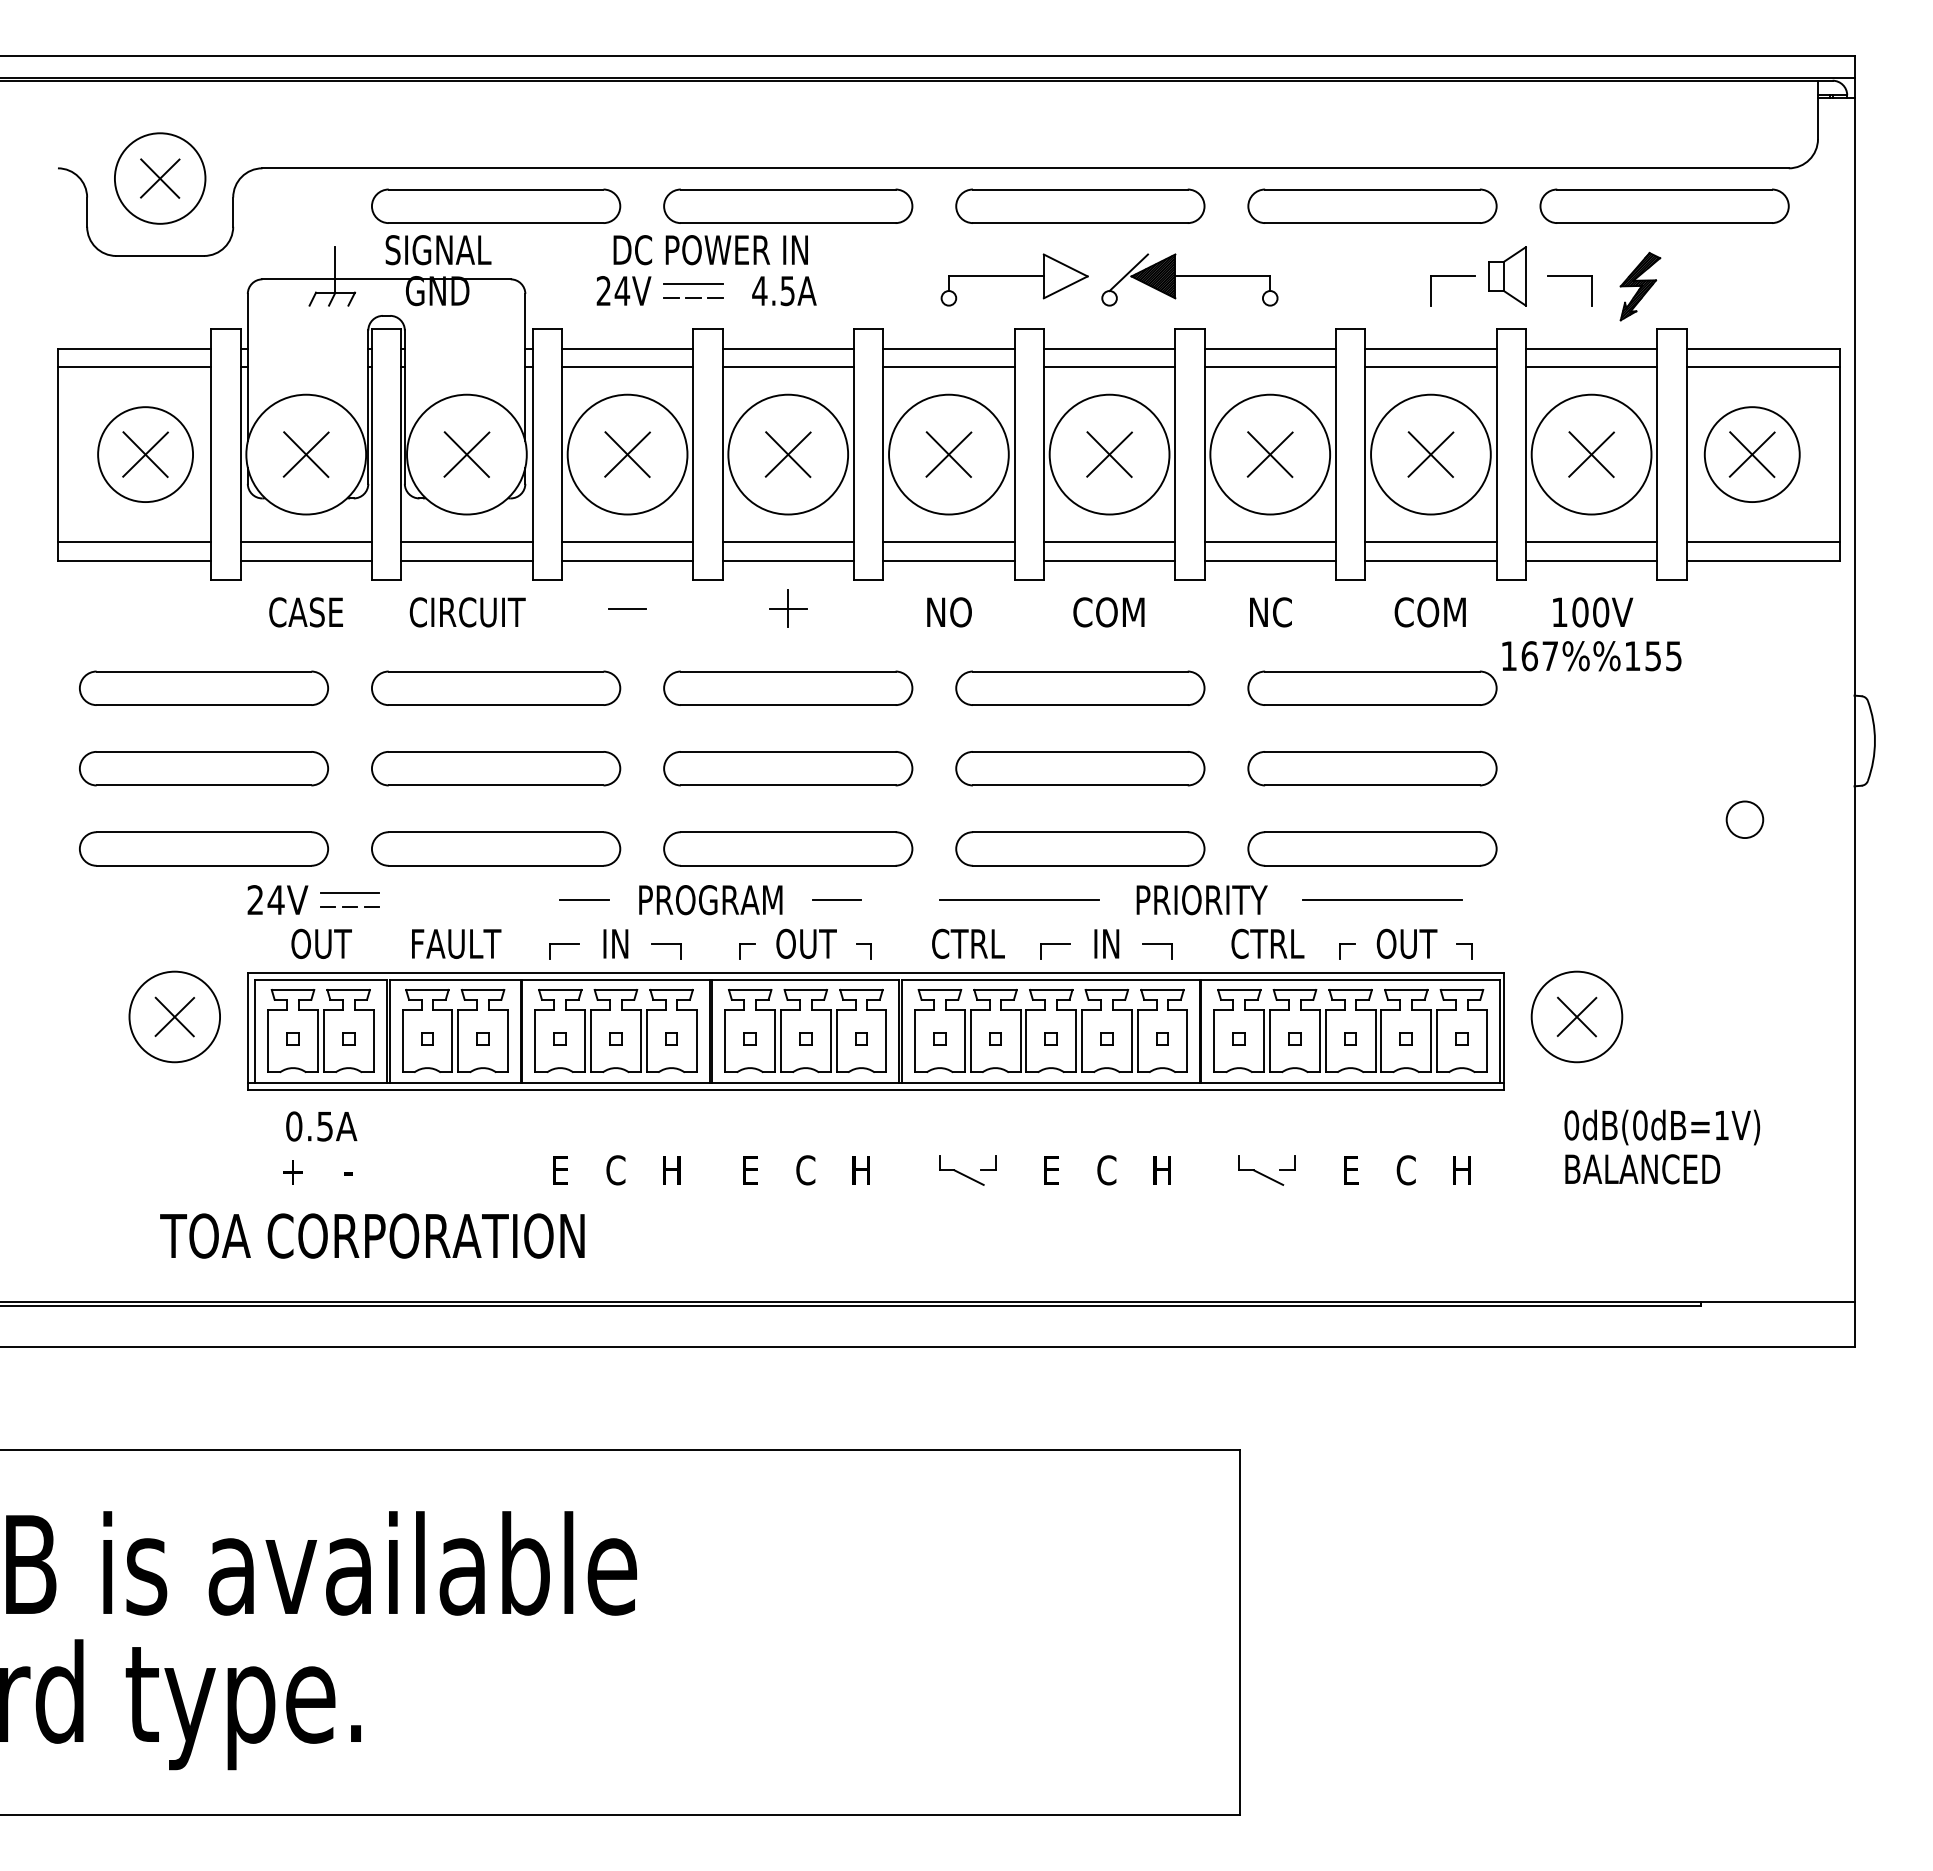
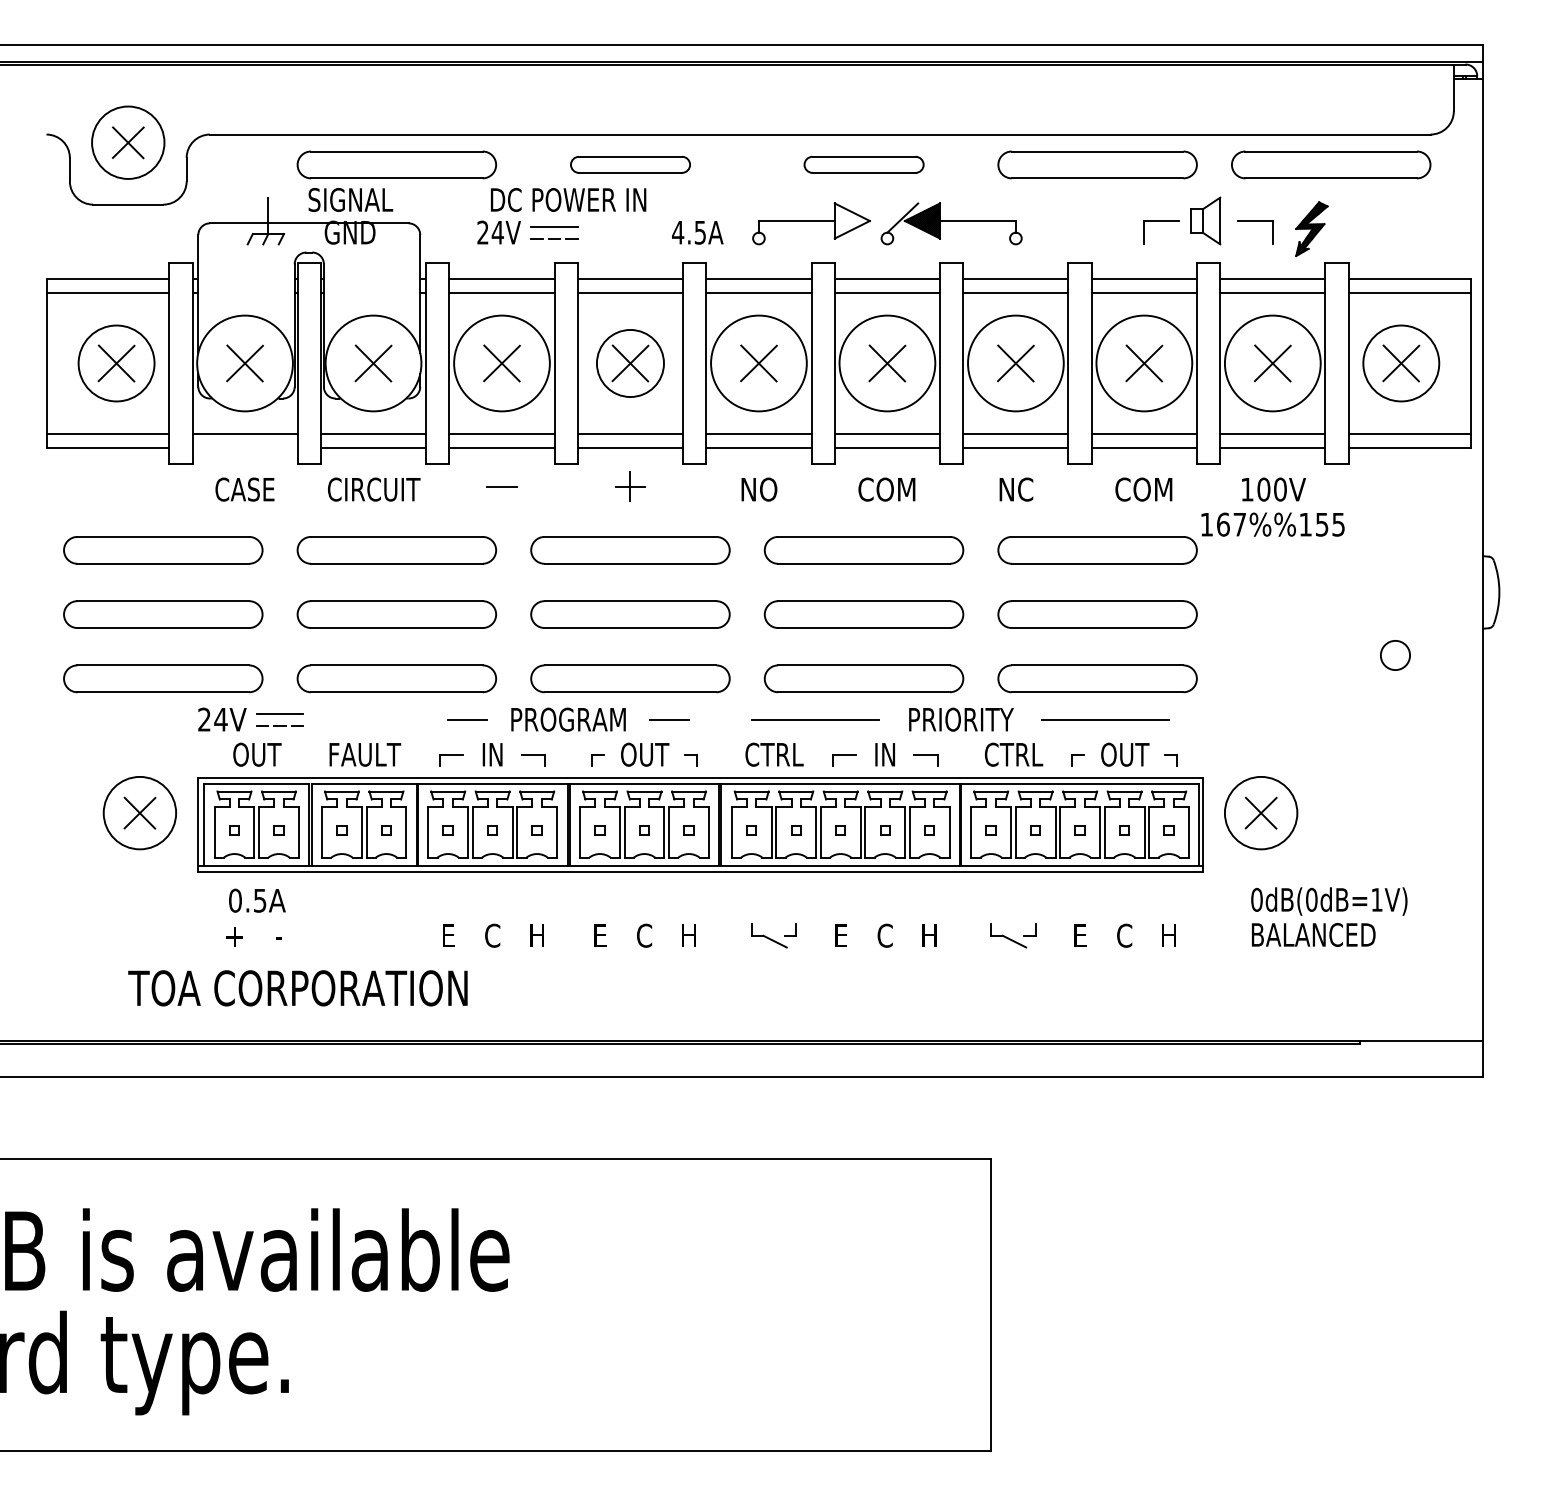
part: (788, 205) -> (630, 164), size x0.6
part: (1080, 205) -> (864, 164), size x0.6
text: (784, 291) -> (697, 233), moved
circle: (788, 454) -> (630, 363), size x0.7
line: (305, 560) -> (244, 448), removed

